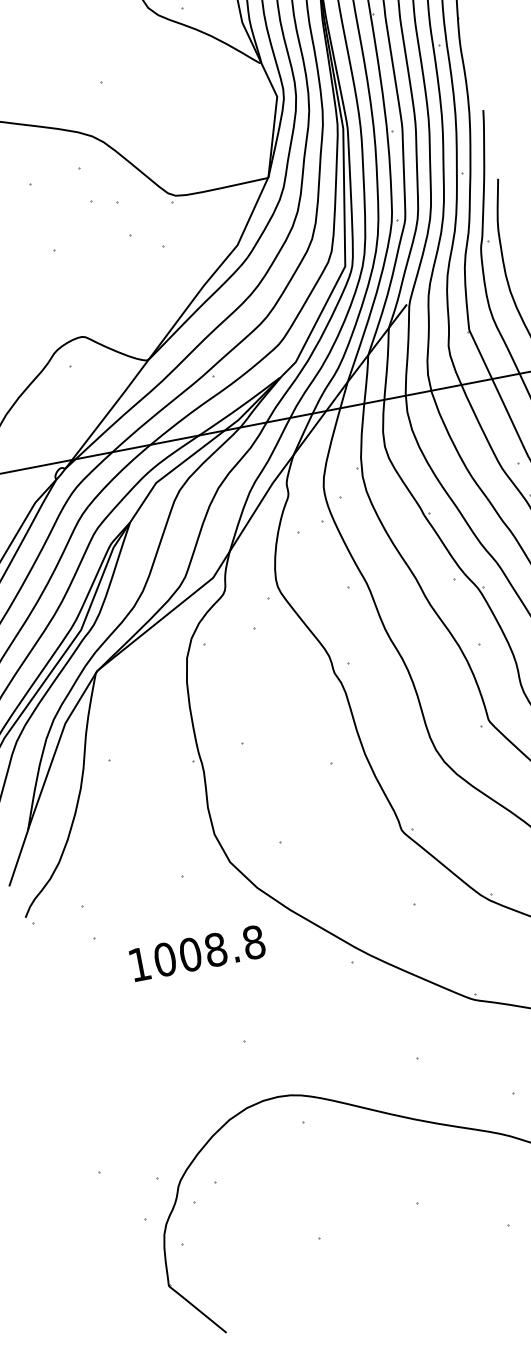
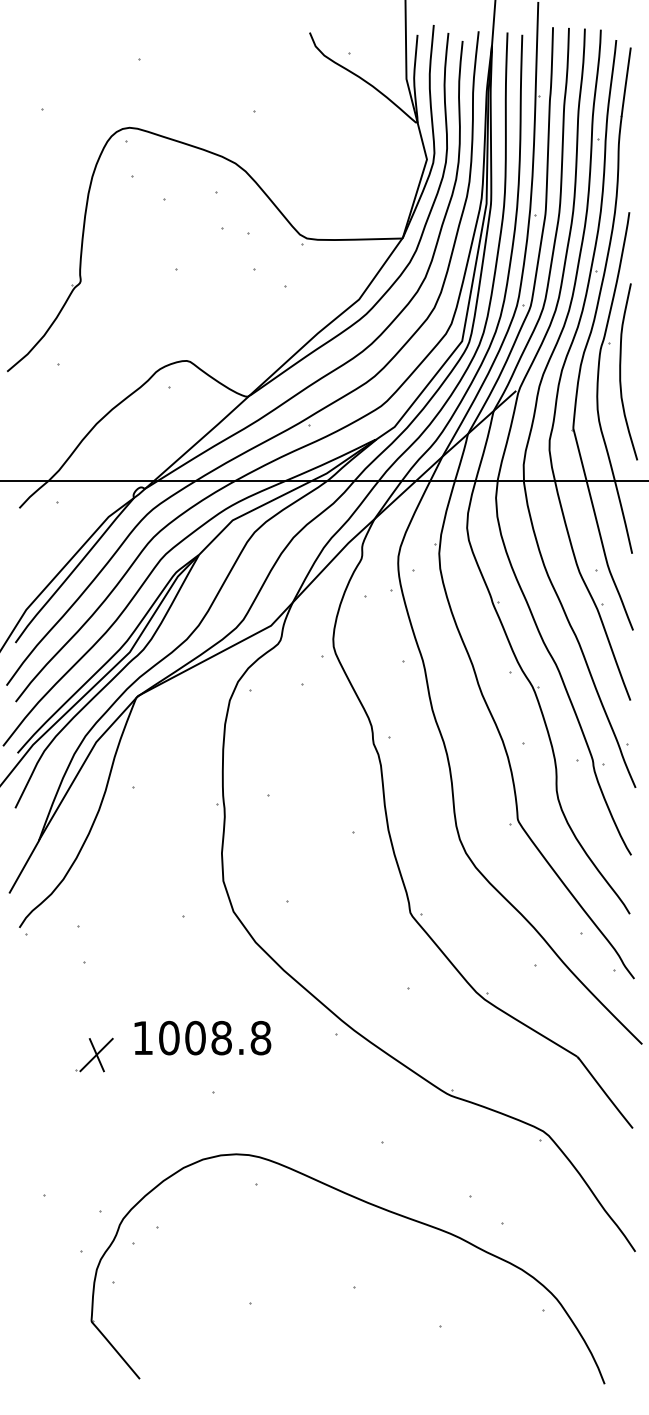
text: (197, 952) -> (202, 1037), moved
part: (121, 1026) -> (94, 1054), added

